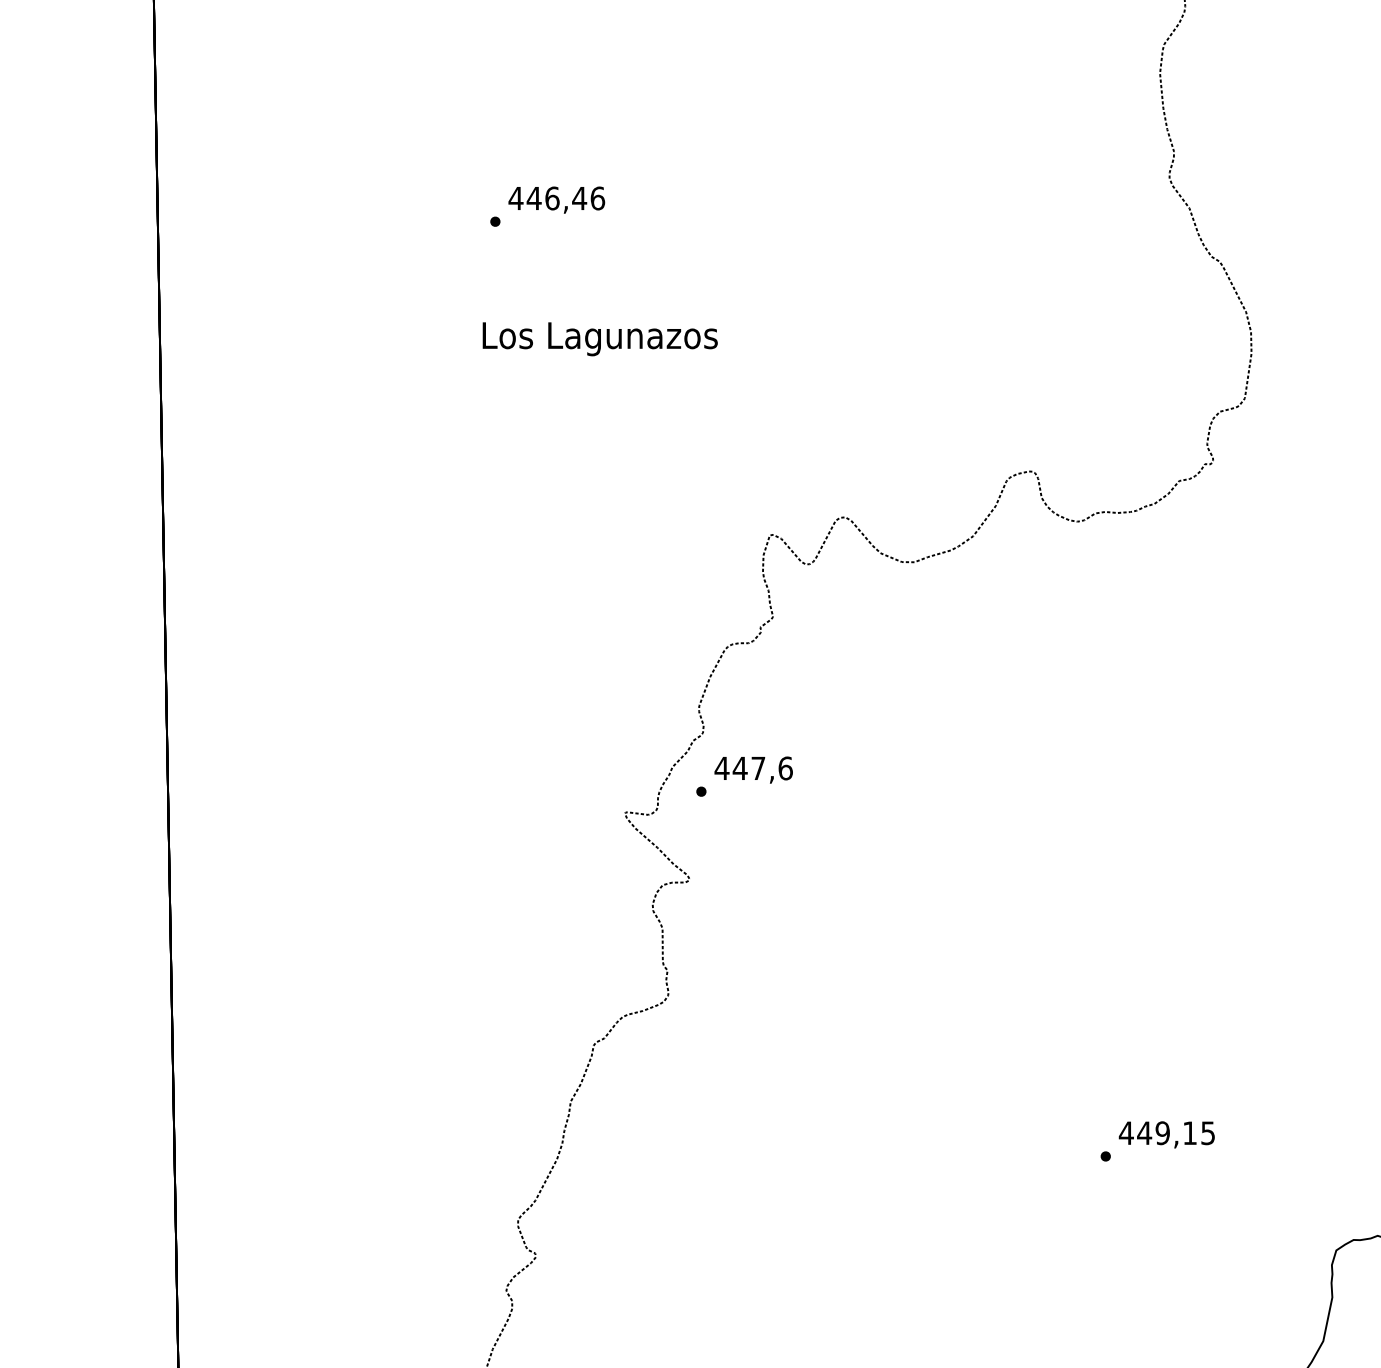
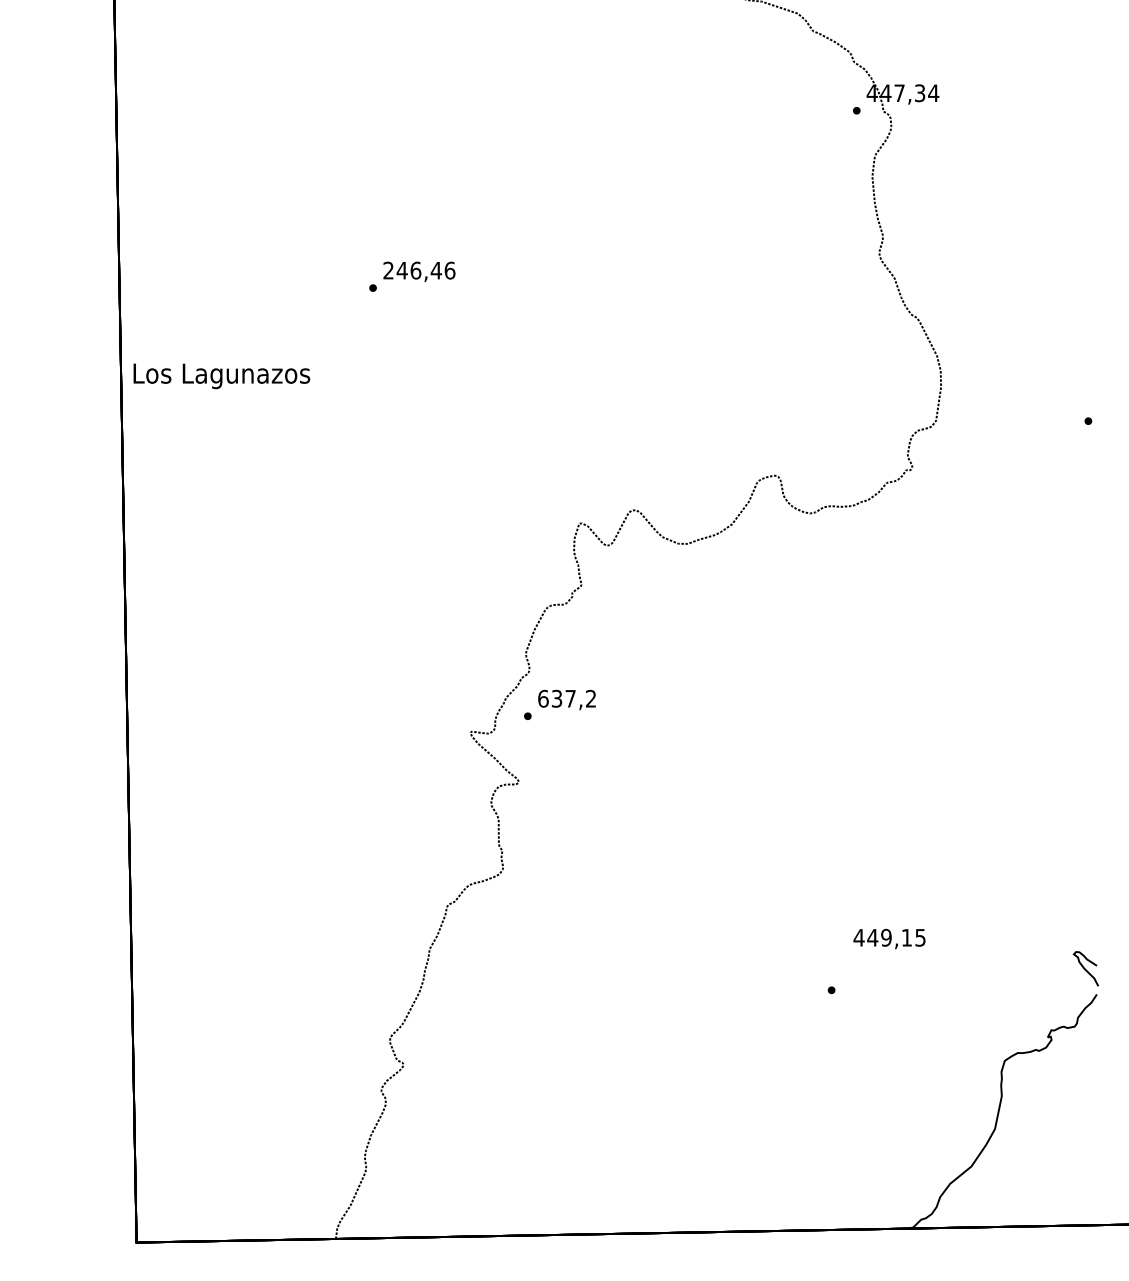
text: (515, 198) -> (388, 270), 446,46 -> 246,46
text: (599, 339) -> (221, 376), moved
text: (752, 768) -> (566, 698), 447,6 -> 637,2
text: (1166, 1134) -> (889, 938), moved

